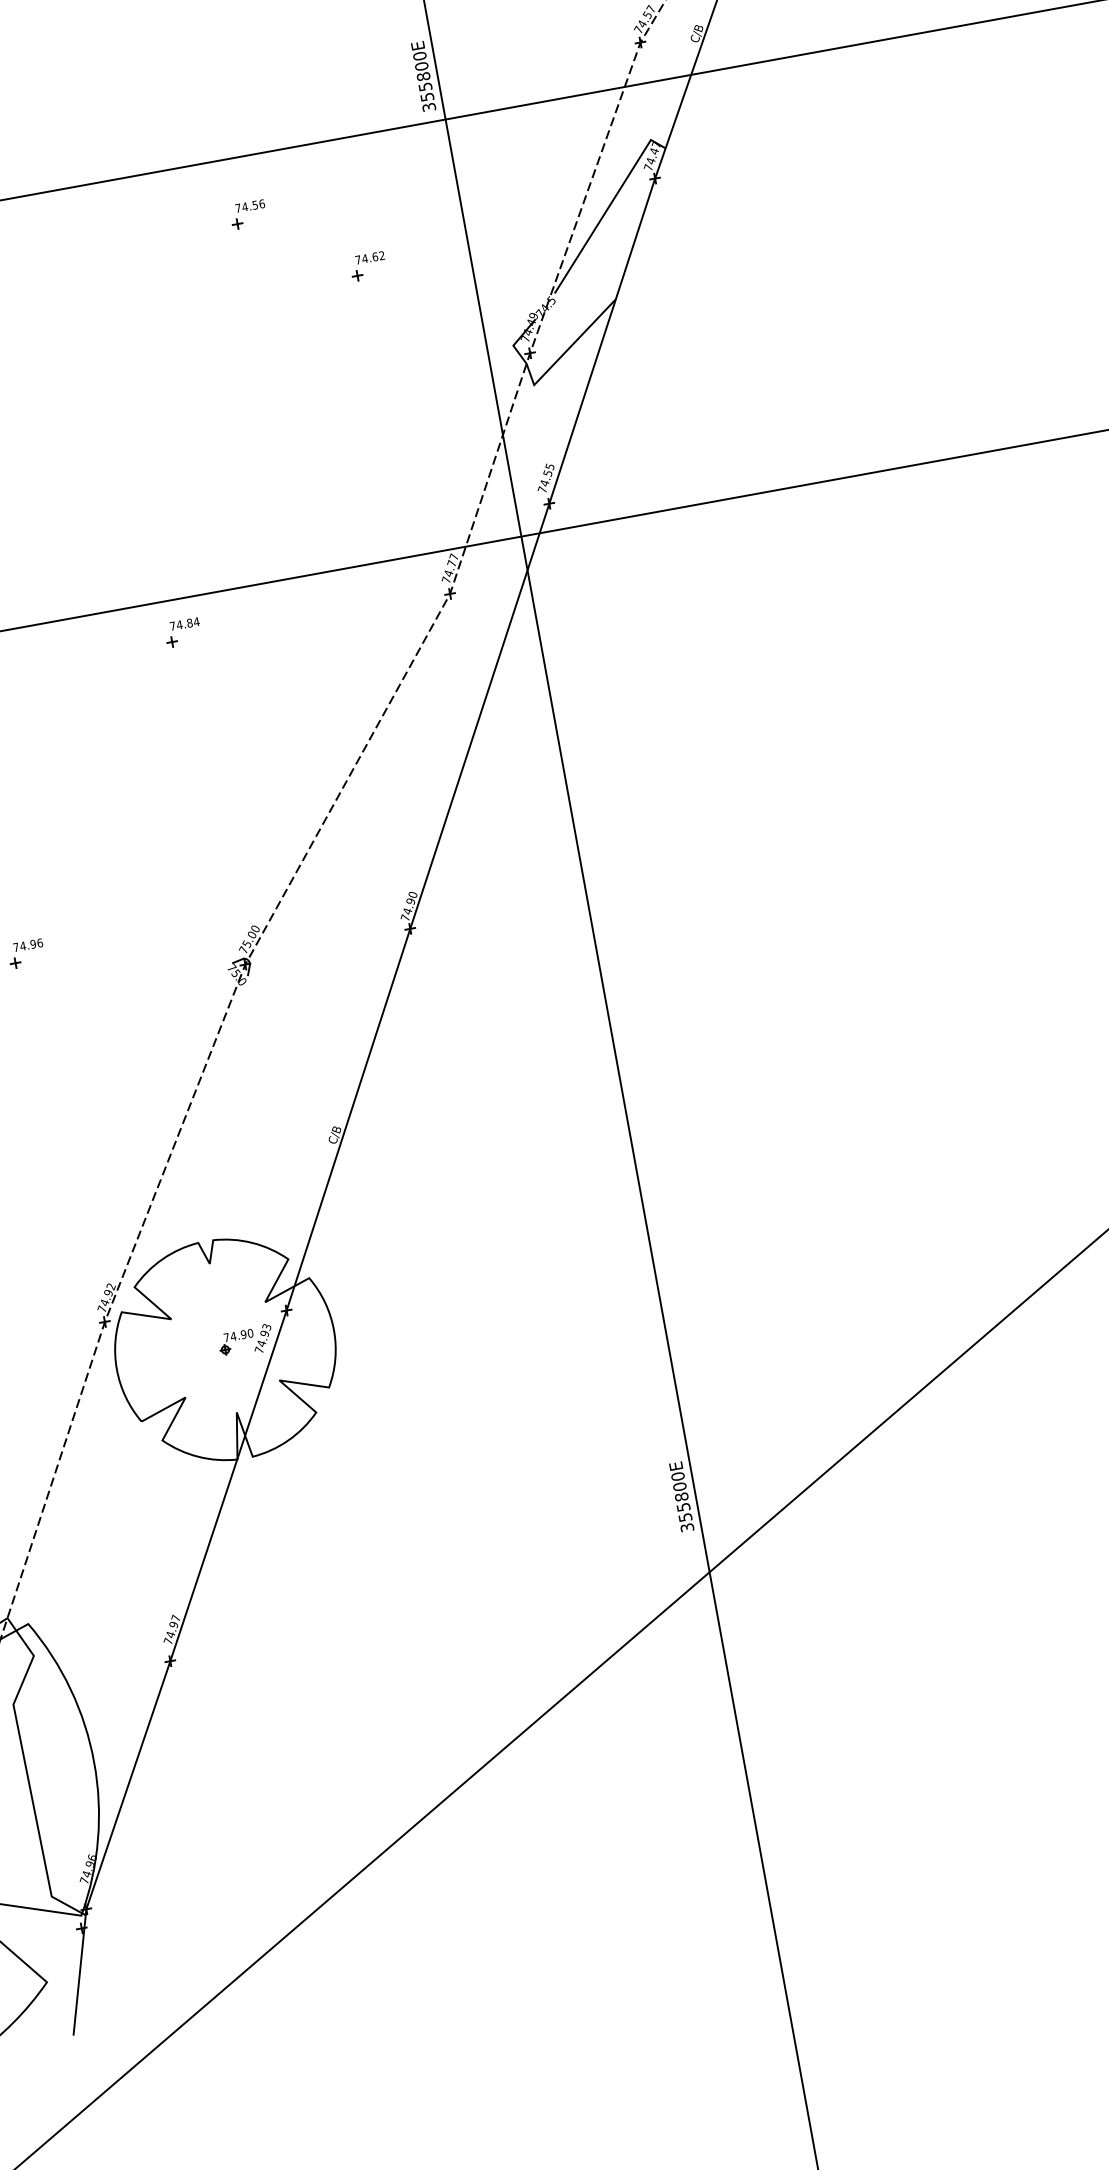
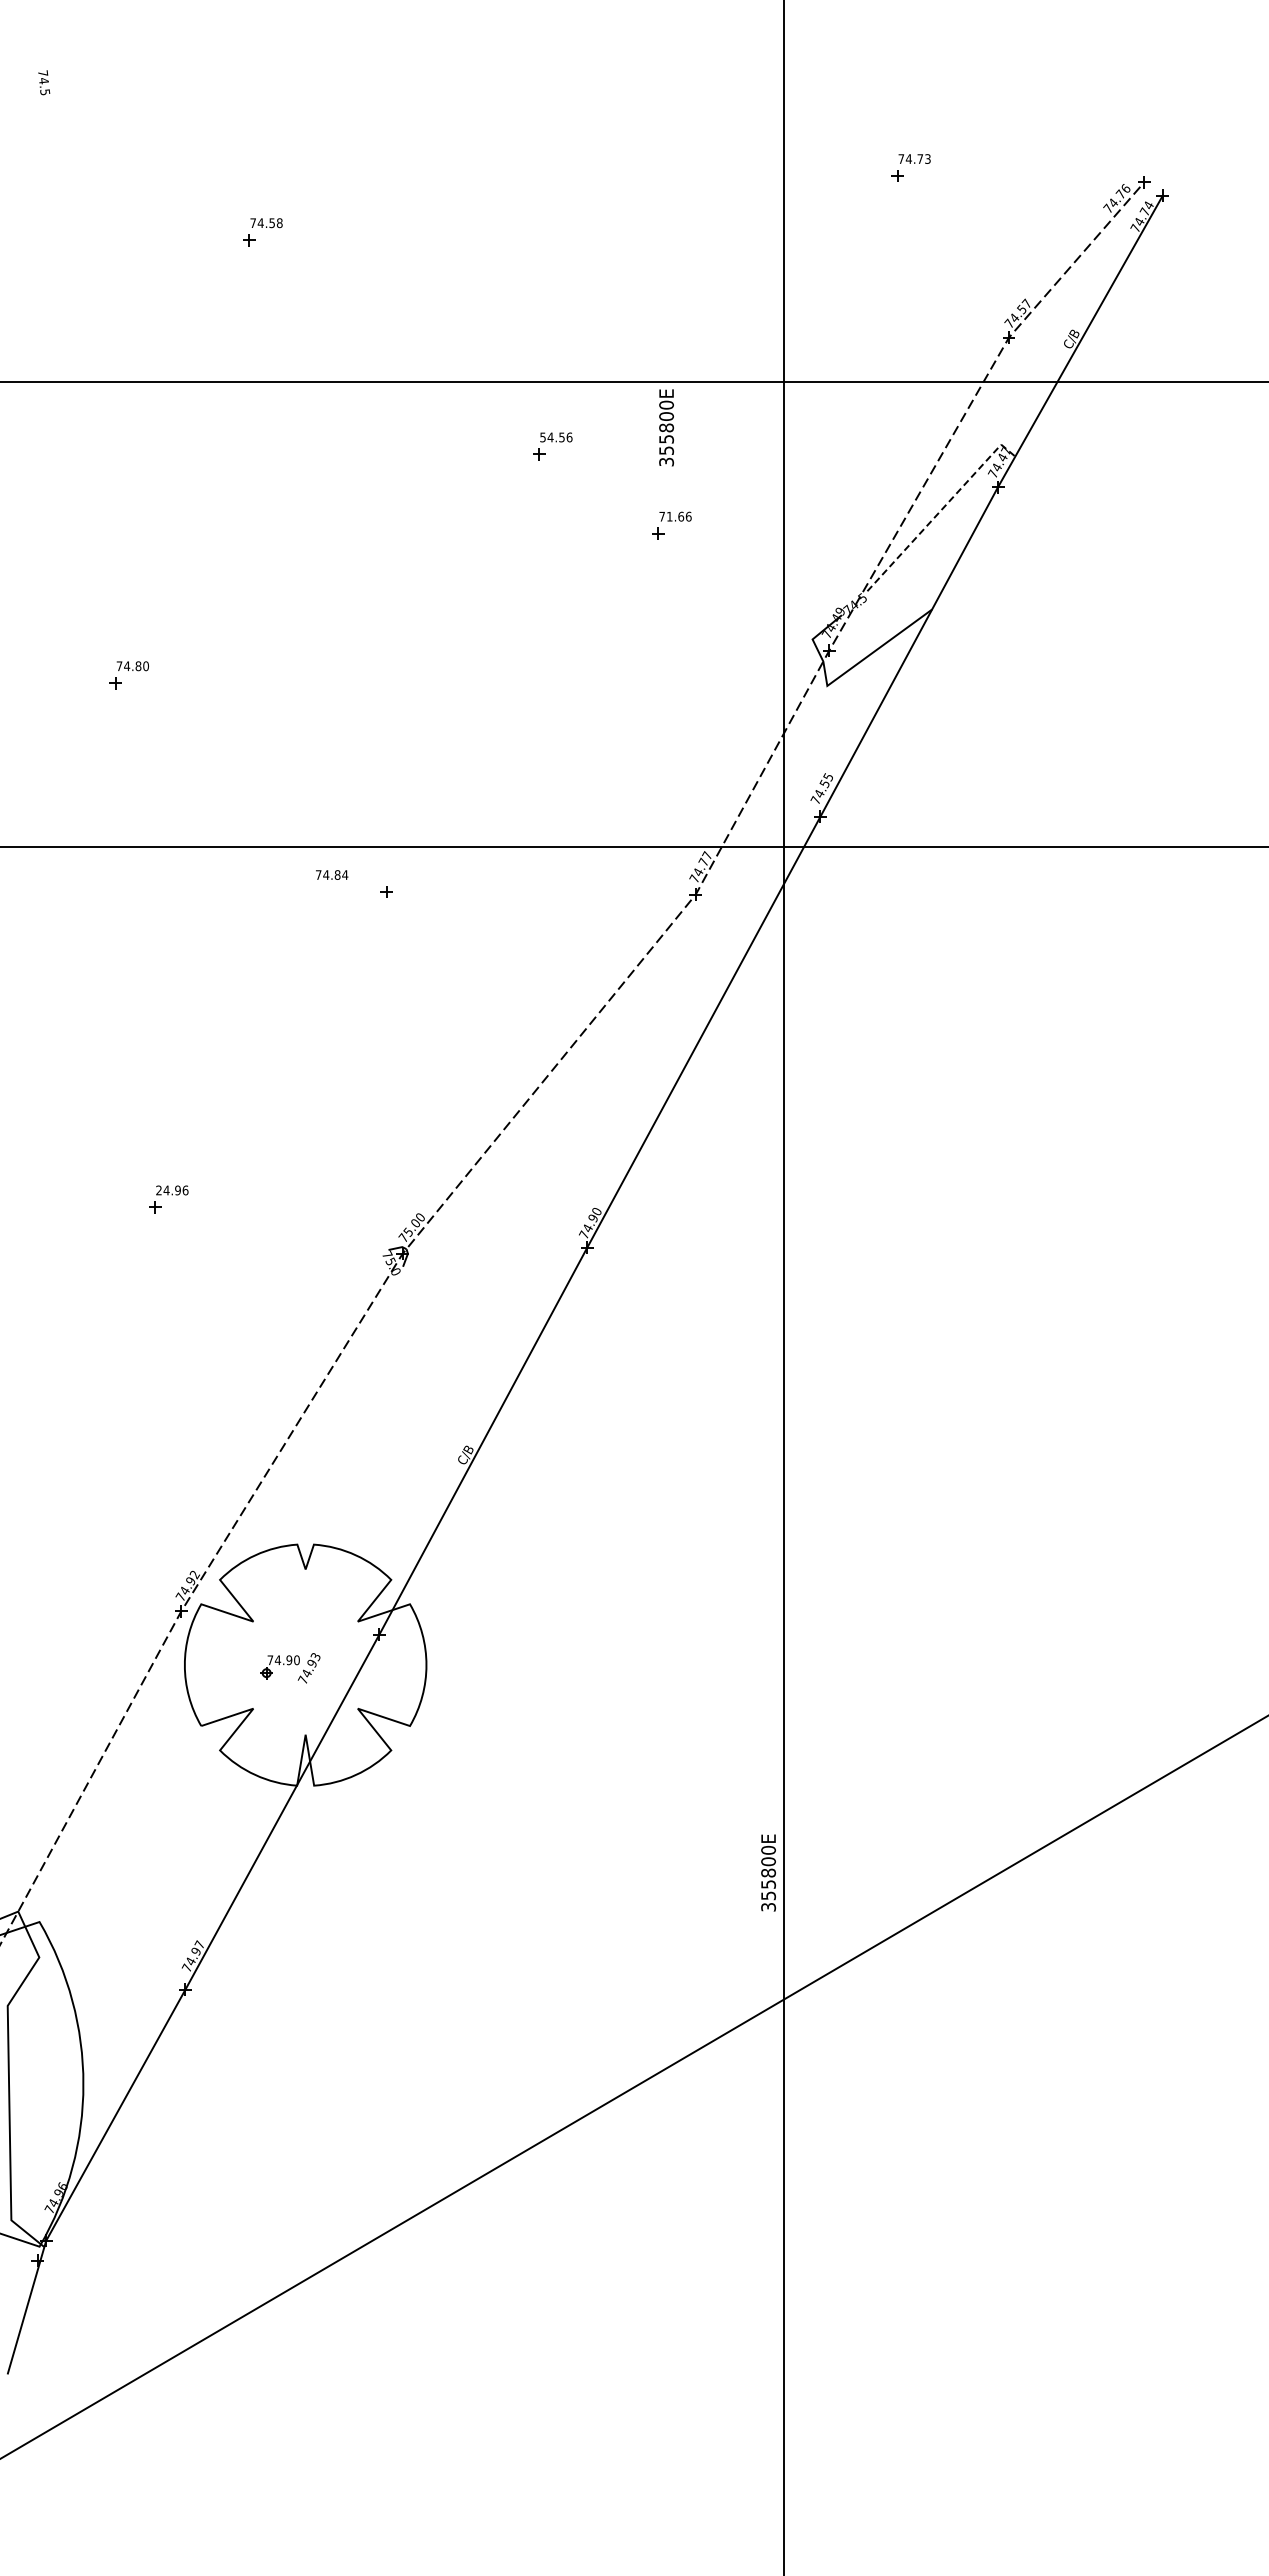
text: (423, 76) -> (666, 427), moved
text: (237, 208) -> (542, 437), 74.56 -> 54.56
line: (608, 208) -> (941, 510), solid -> dashed
text: (372, 257) -> (678, 516), 74.62 -> 71.66
text: (185, 623) -> (332, 874), moved
text: (15, 947) -> (158, 1190), 74.96 -> 24.96
part: (246, 1341) -> (290, 1668), moved
text: (681, 1496) -> (768, 1872), moved

